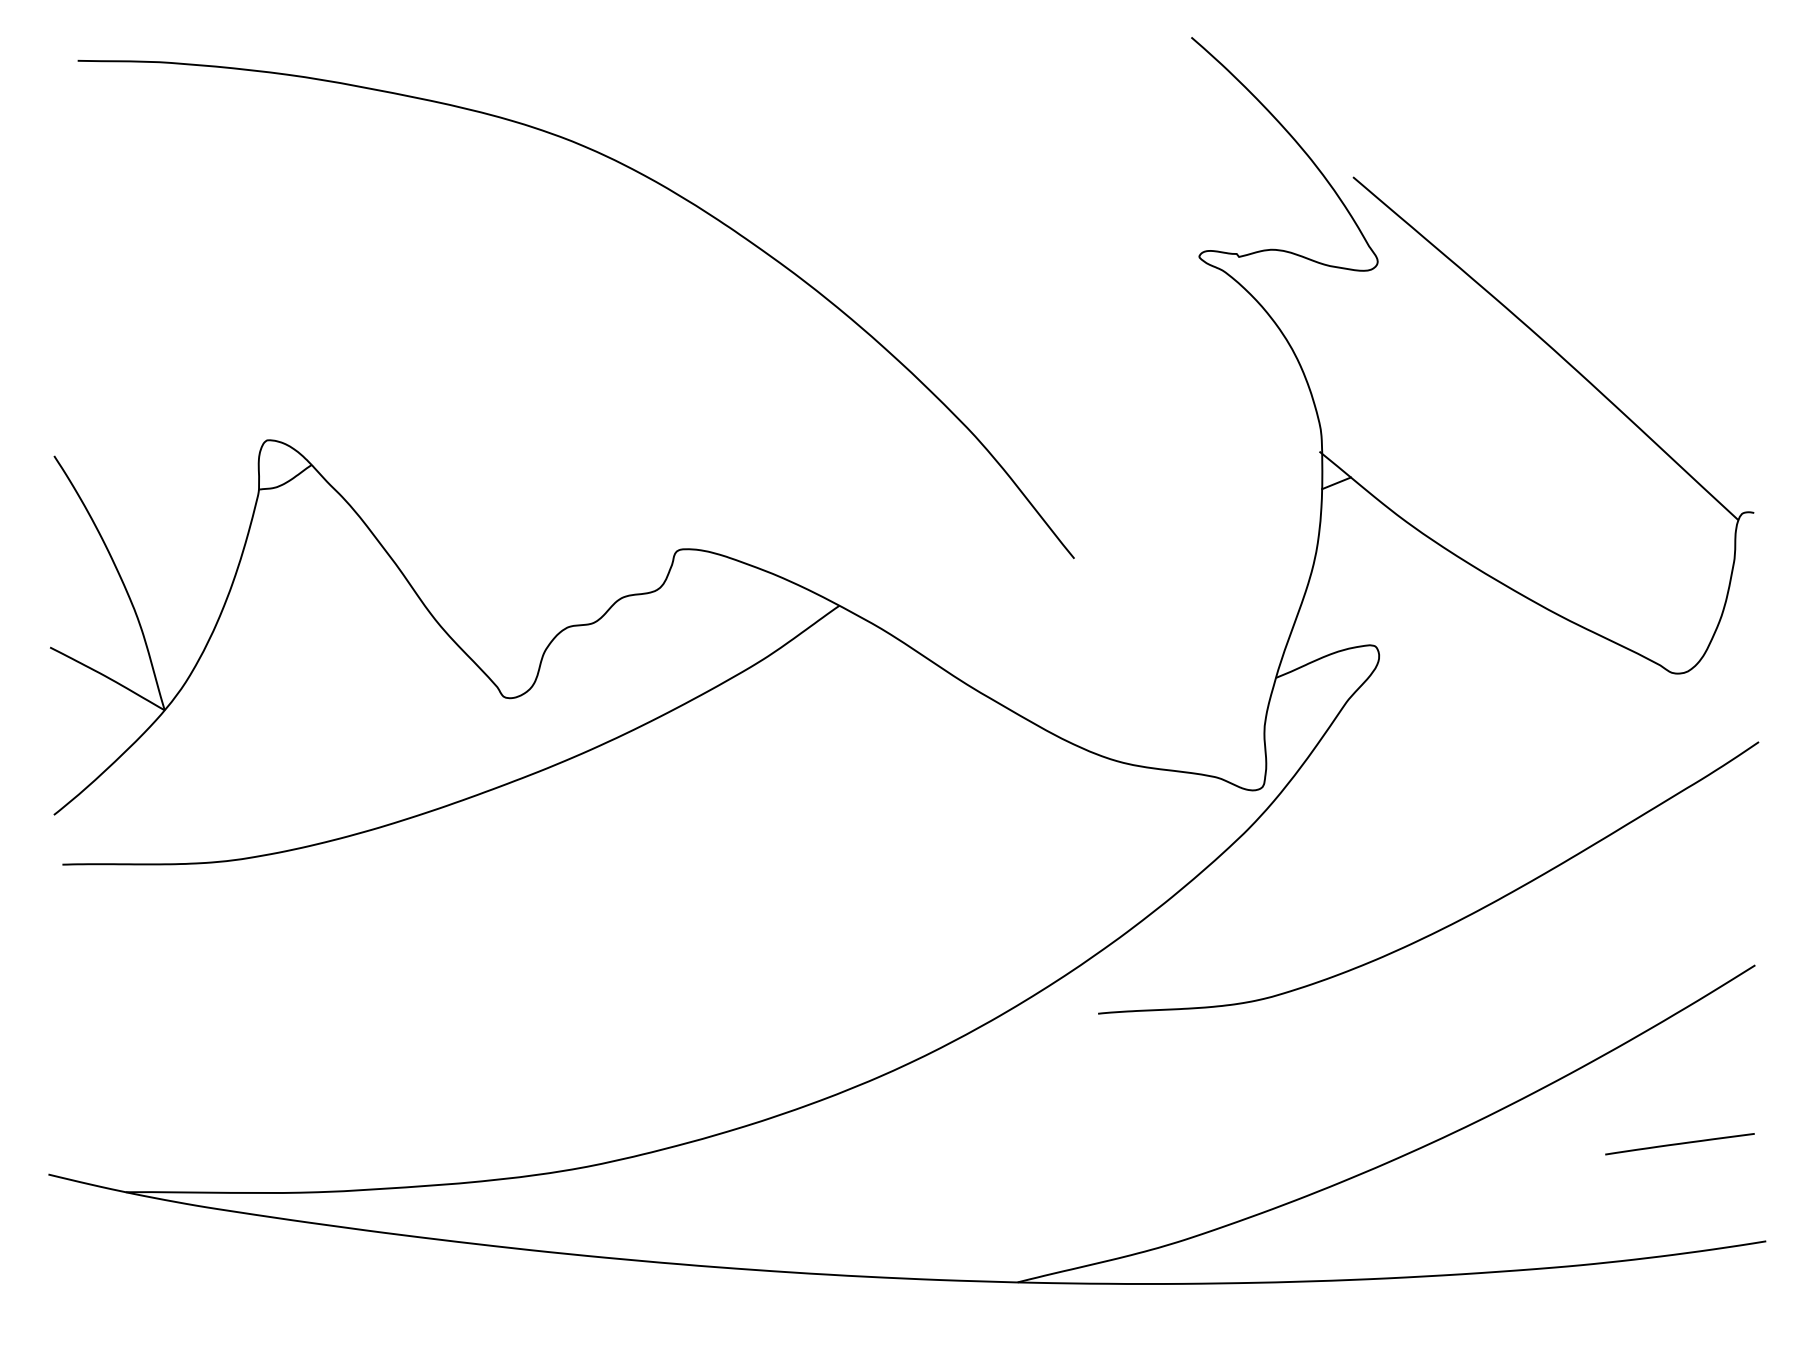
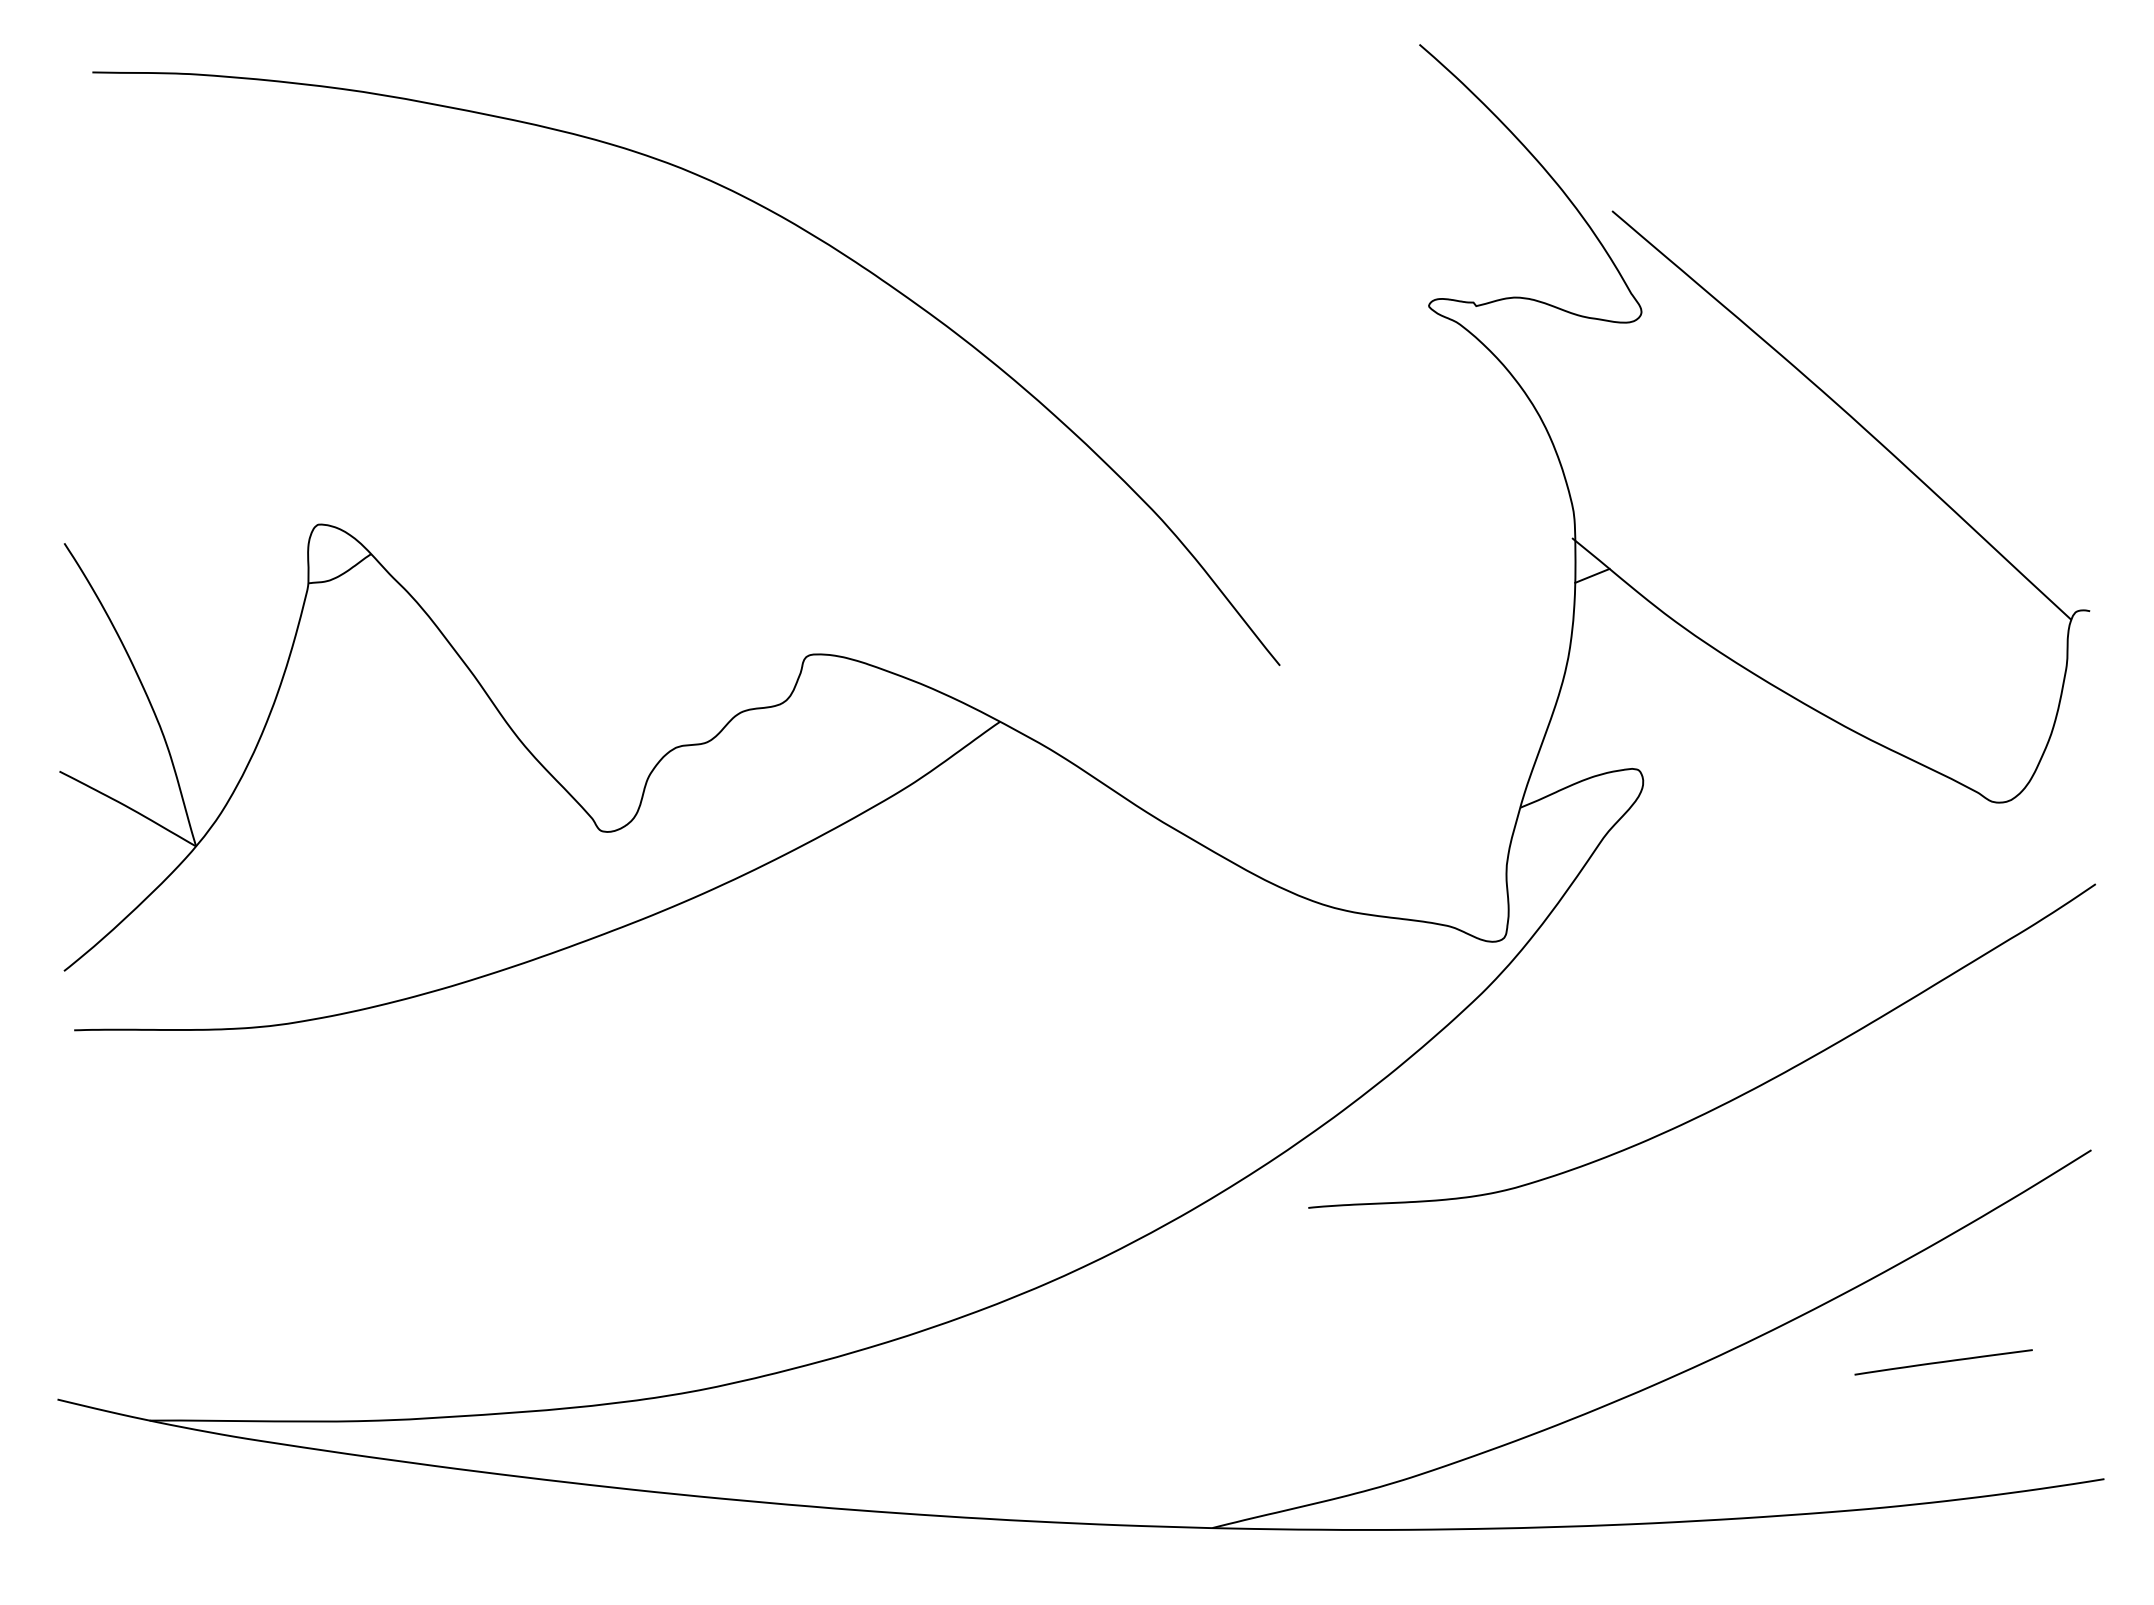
line: (1679, 1144) -> (1943, 1362), moved

